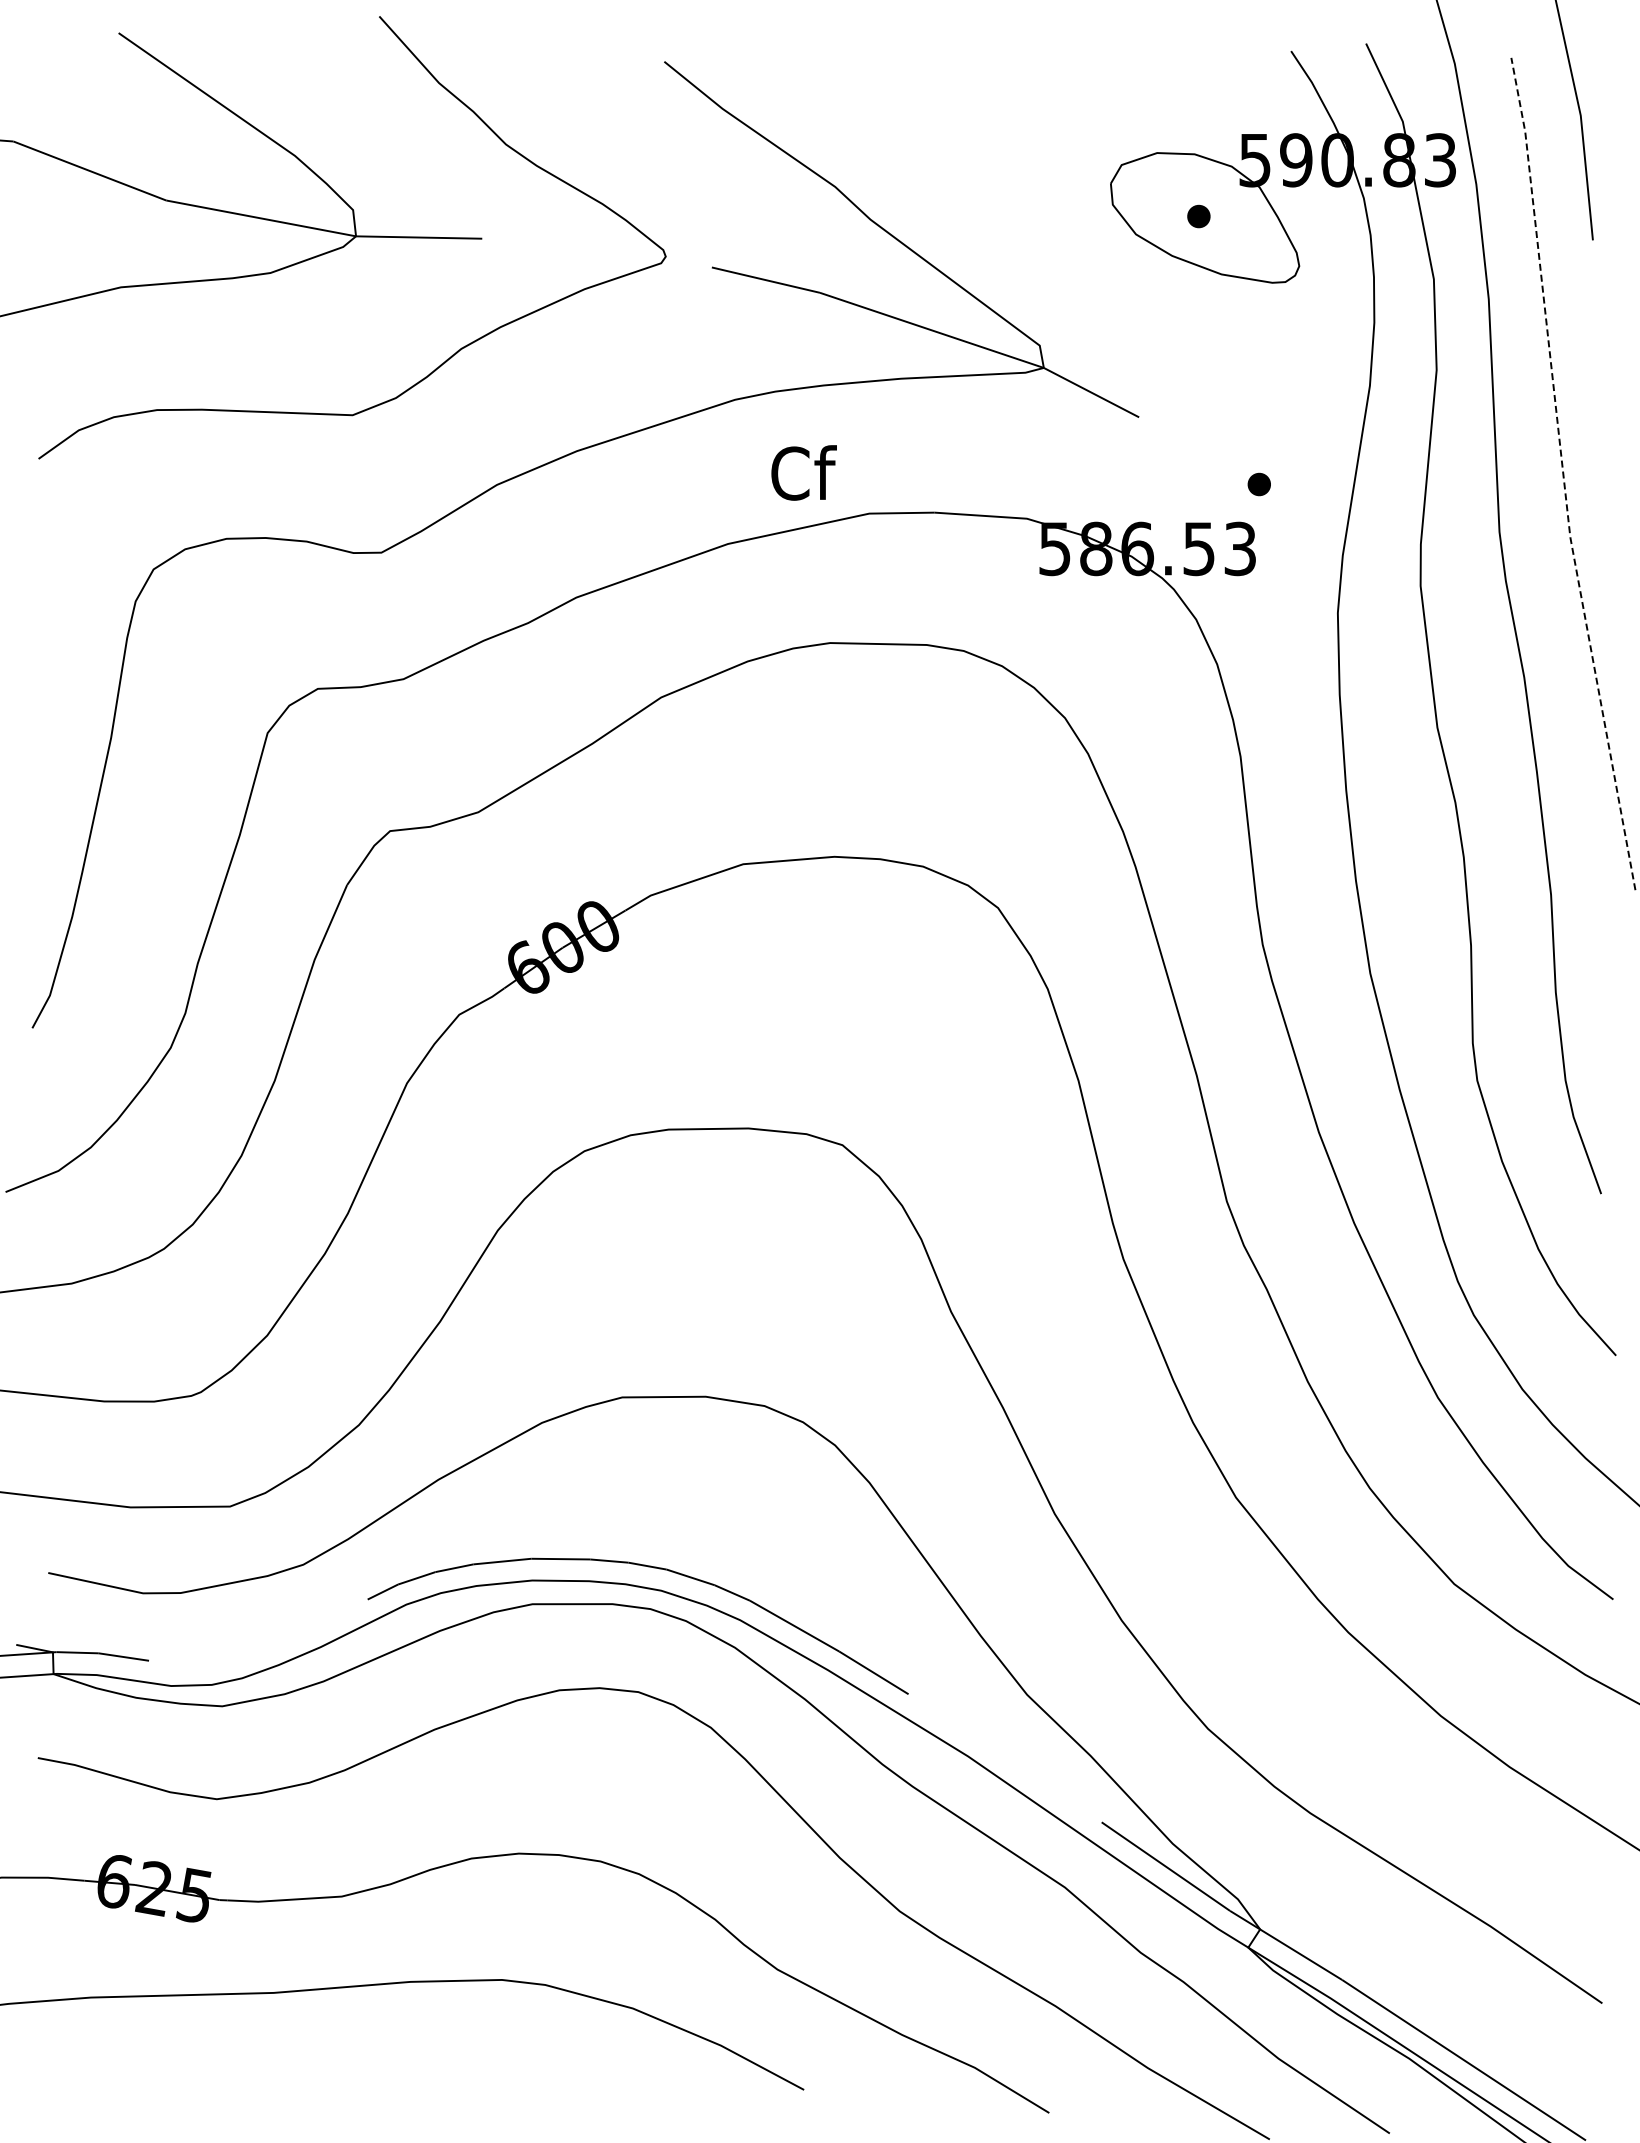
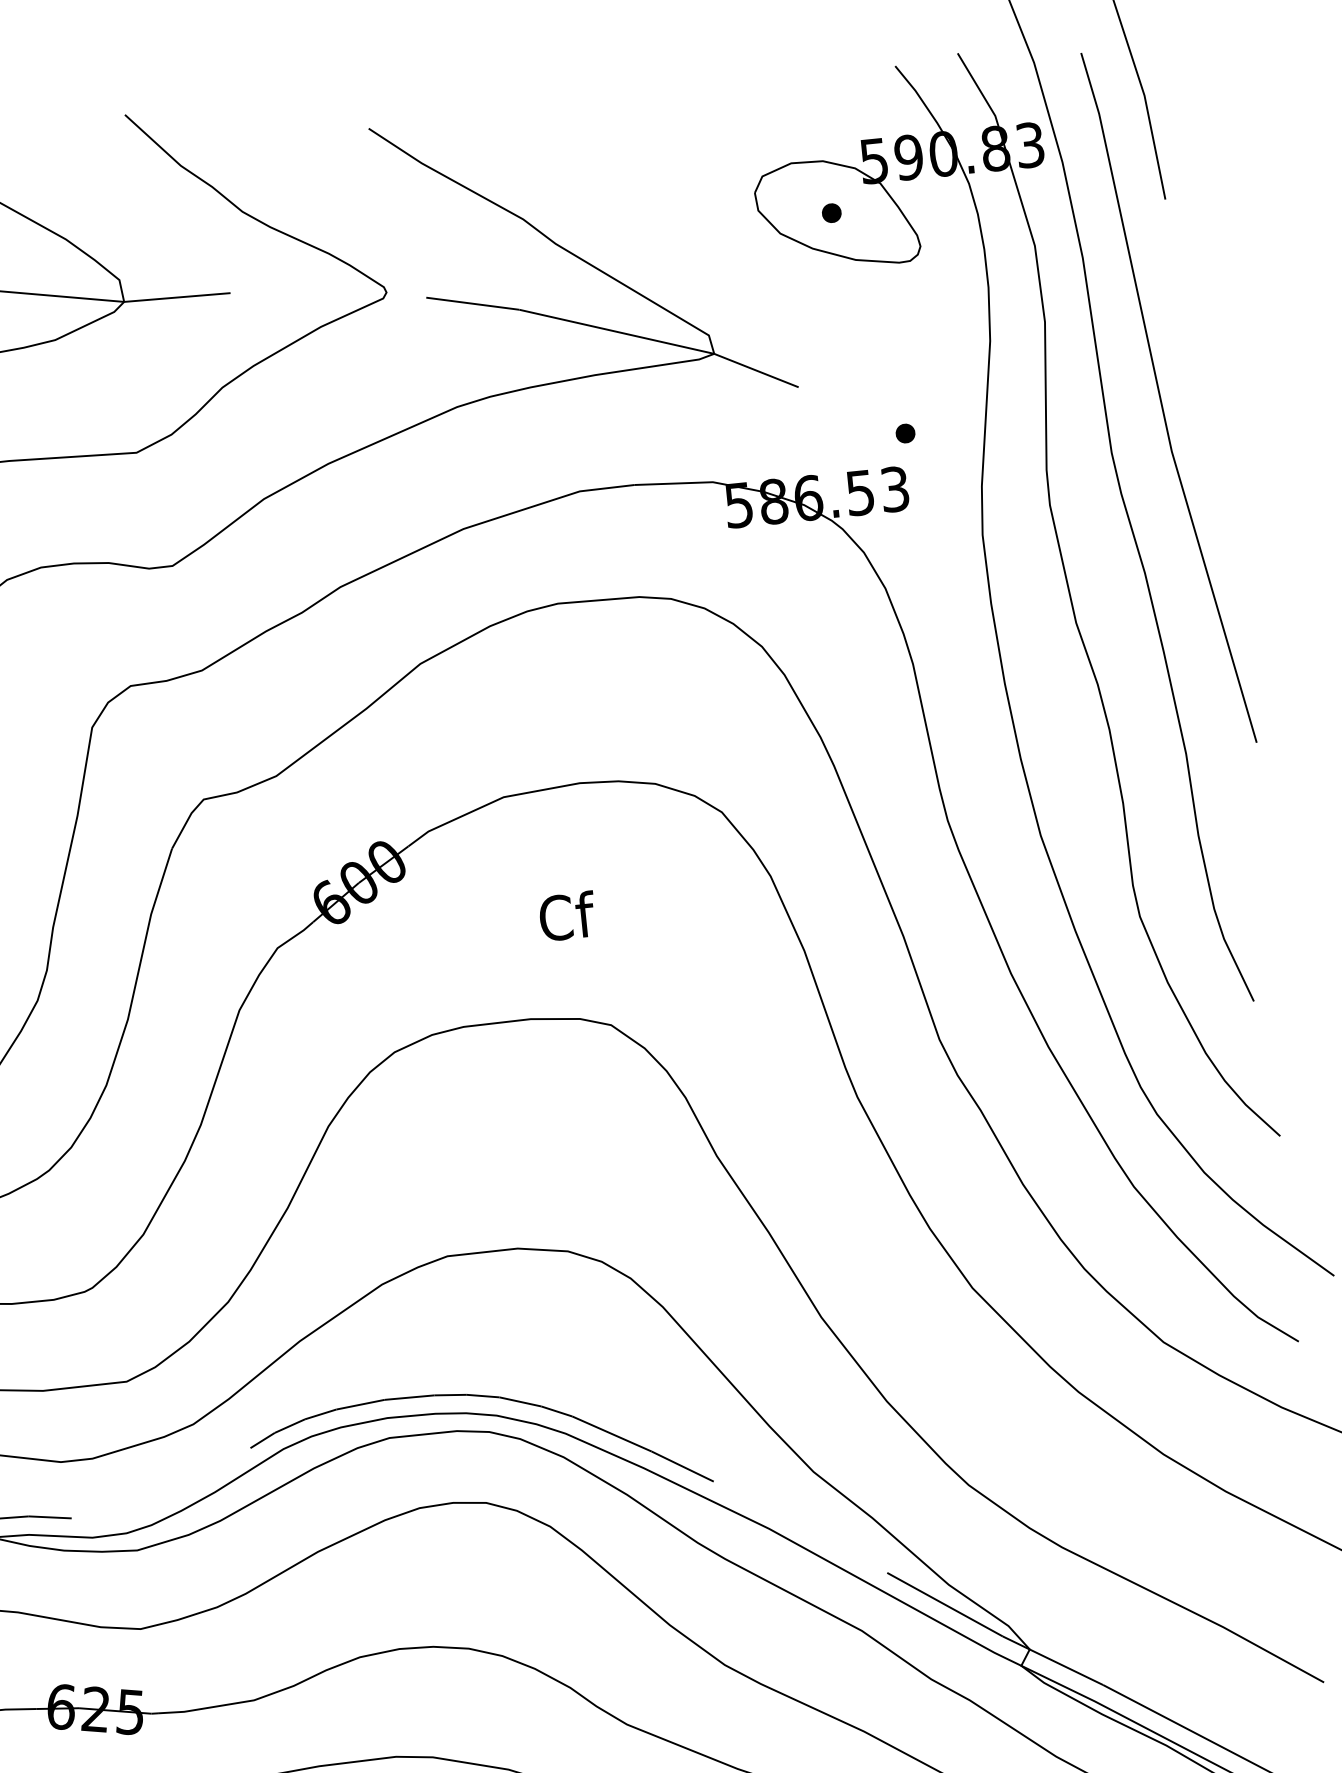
text: (803, 472) -> (566, 916), moved
line: (1563, 474) -> (1160, 399), dashed -> solid

